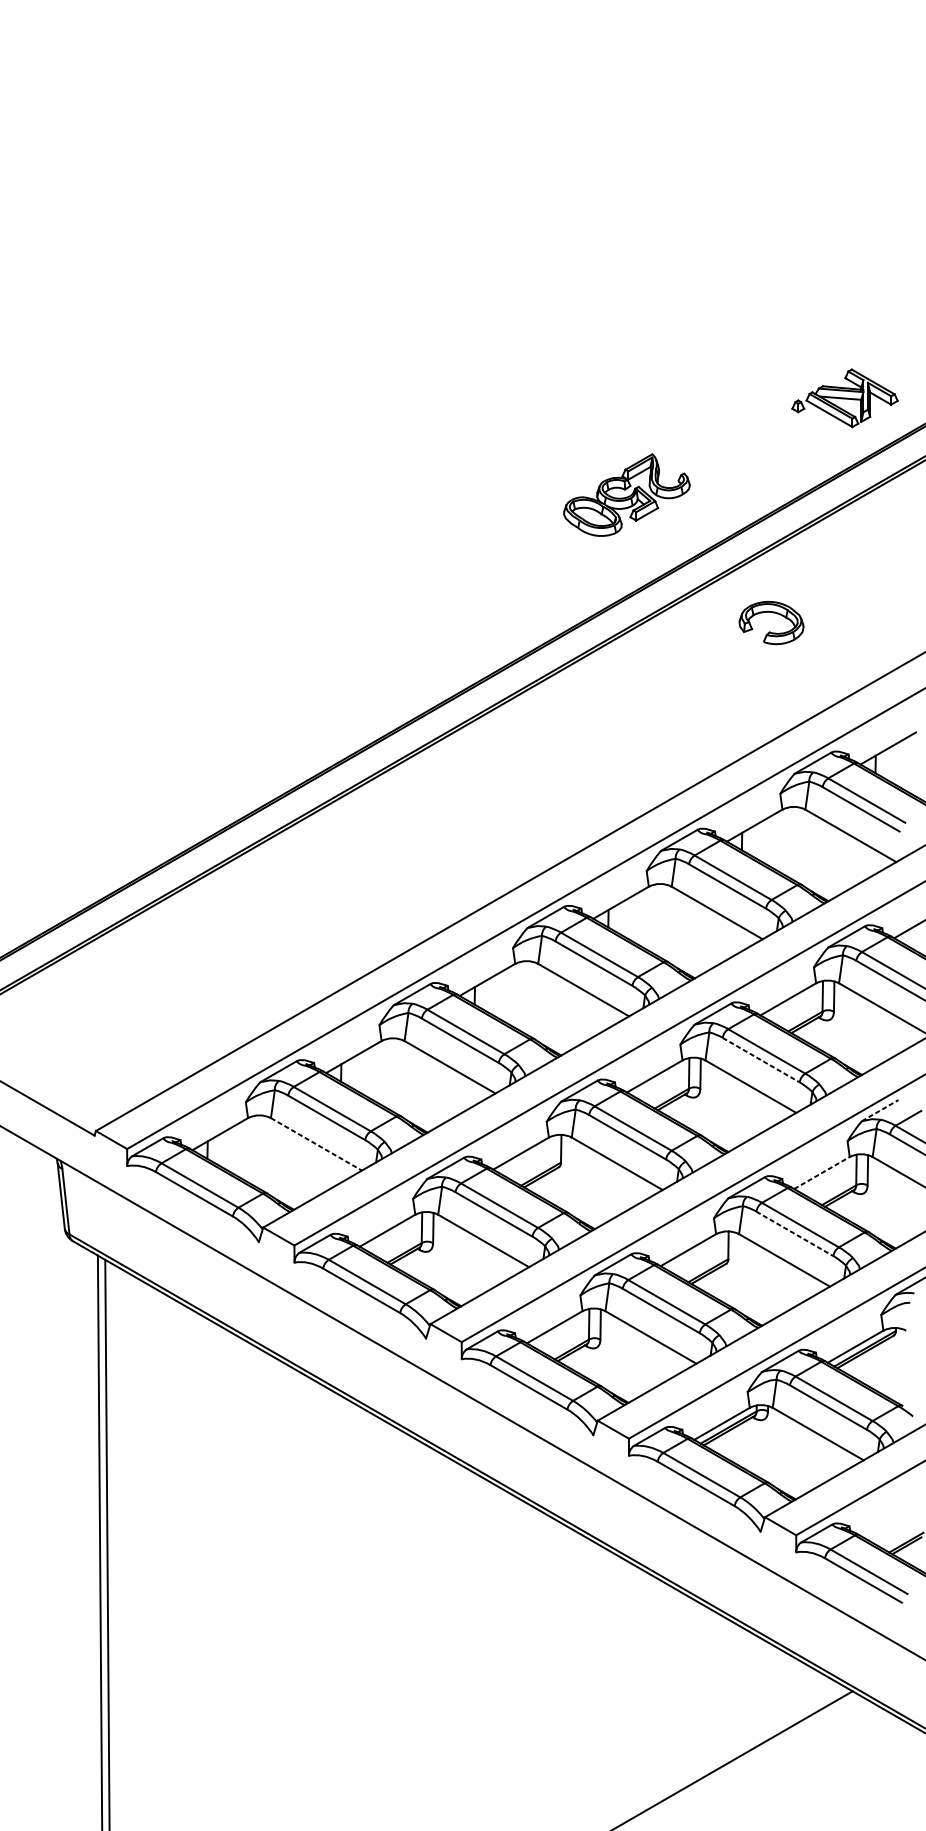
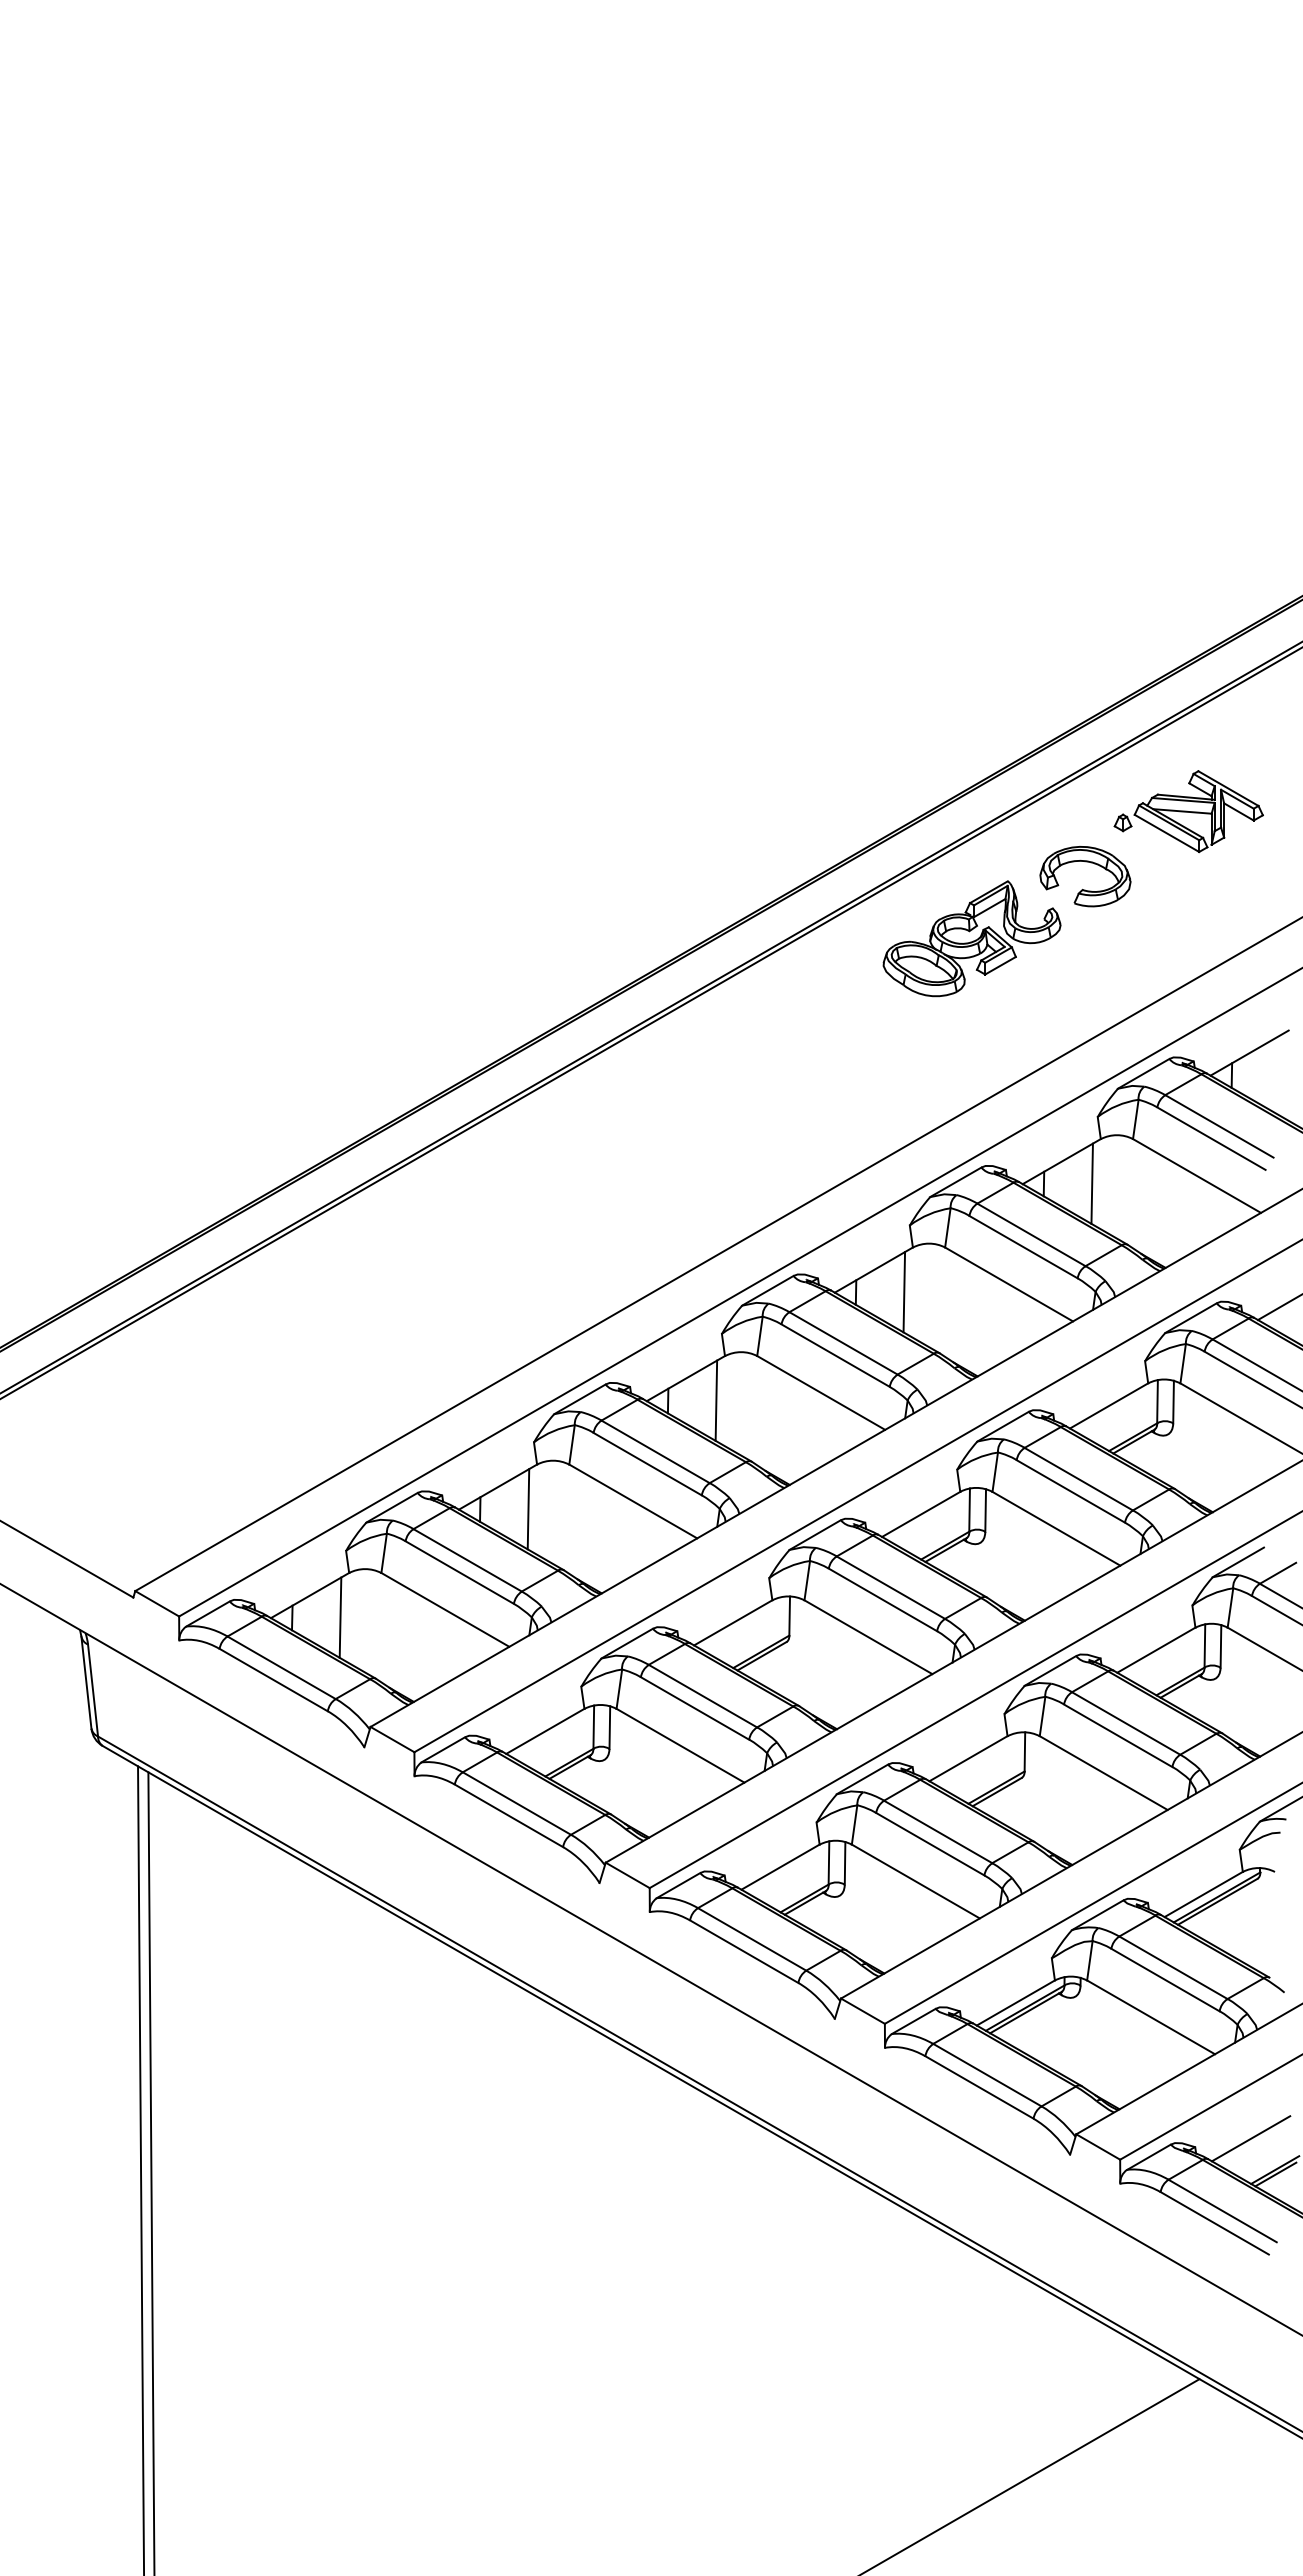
part: (844, 398) -> (1188, 811), moved
part: (626, 494) -> (971, 938), moved
line: (775, 841) -> (1091, 1183), added
line: (642, 918) -> (904, 1292), added
line: (509, 995) -> (716, 1400), added
line: (761, 1060) -> (1071, 1491), dashed -> solid
line: (375, 1072) -> (528, 1509), added
line: (880, 1110) -> (1238, 1562), dashed -> solid
line: (316, 1144) -> (445, 1609), dashed -> solid
line: (241, 1149) -> (340, 1617), added
line: (822, 1172) -> (1156, 1649), dashed -> solid
line: (795, 1233) -> (1118, 1735), dashed -> solid
line: (888, 1520) -> (1250, 2138), added

